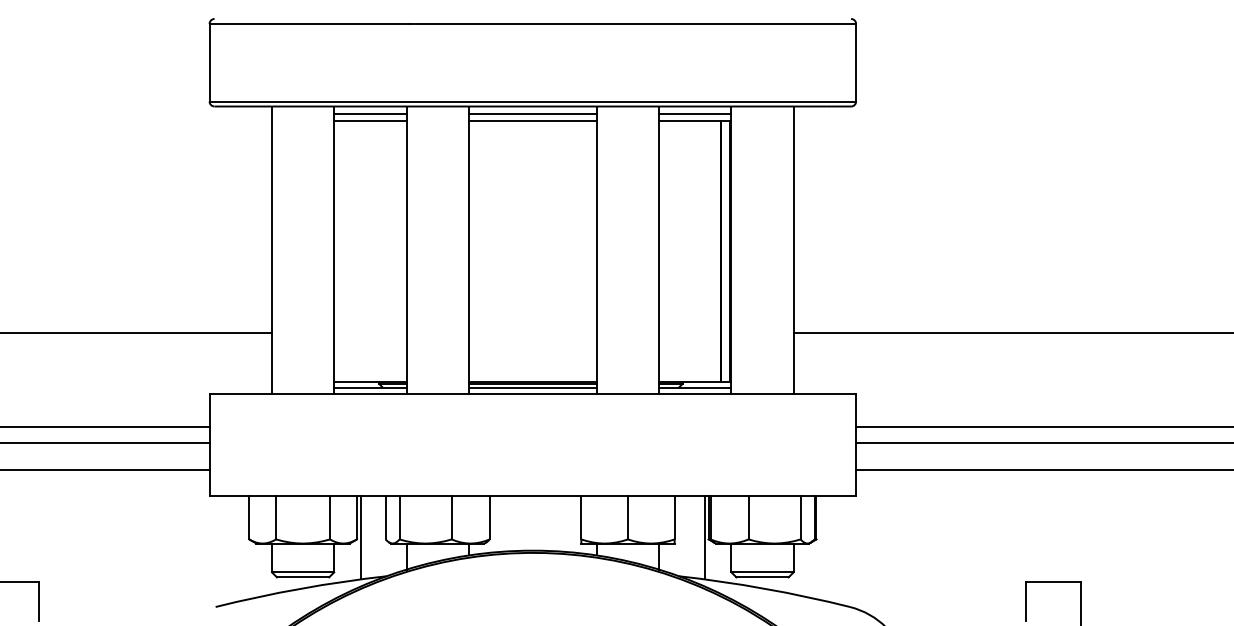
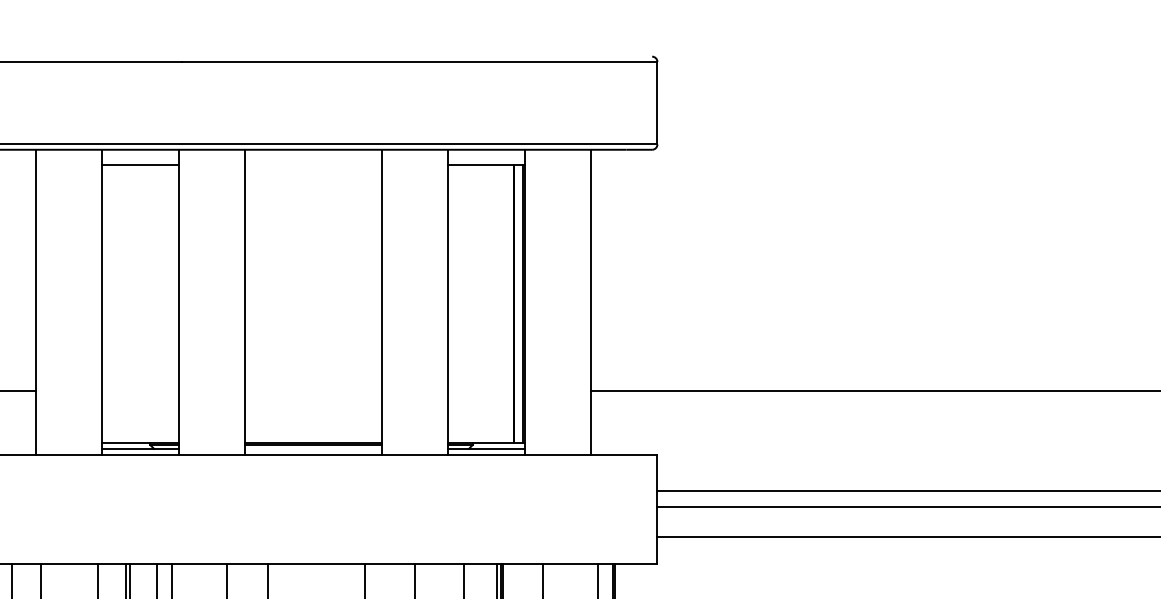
line: (370, 114) -> (140, 158), removed
line: (532, 114) -> (313, 158), removed
line: (695, 114) -> (486, 158), removed
line: (532, 120) -> (313, 164), removed
line: (532, 387) -> (313, 448), removed

